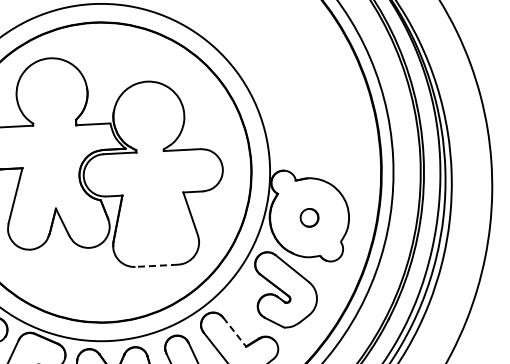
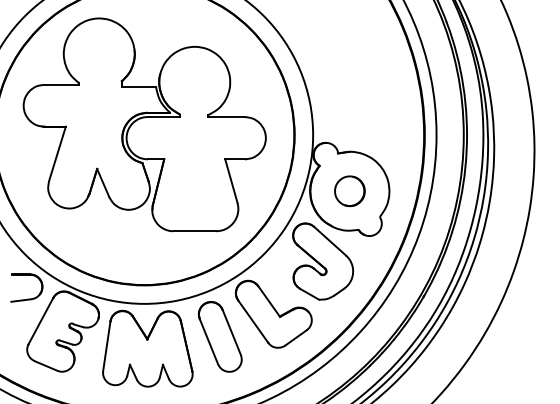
part: (309, 218) -> (349, 191), size x1.67
line: (156, 266) -> (194, 231), dashed -> solid
line: (235, 332) -> (269, 301), dashed -> solid

